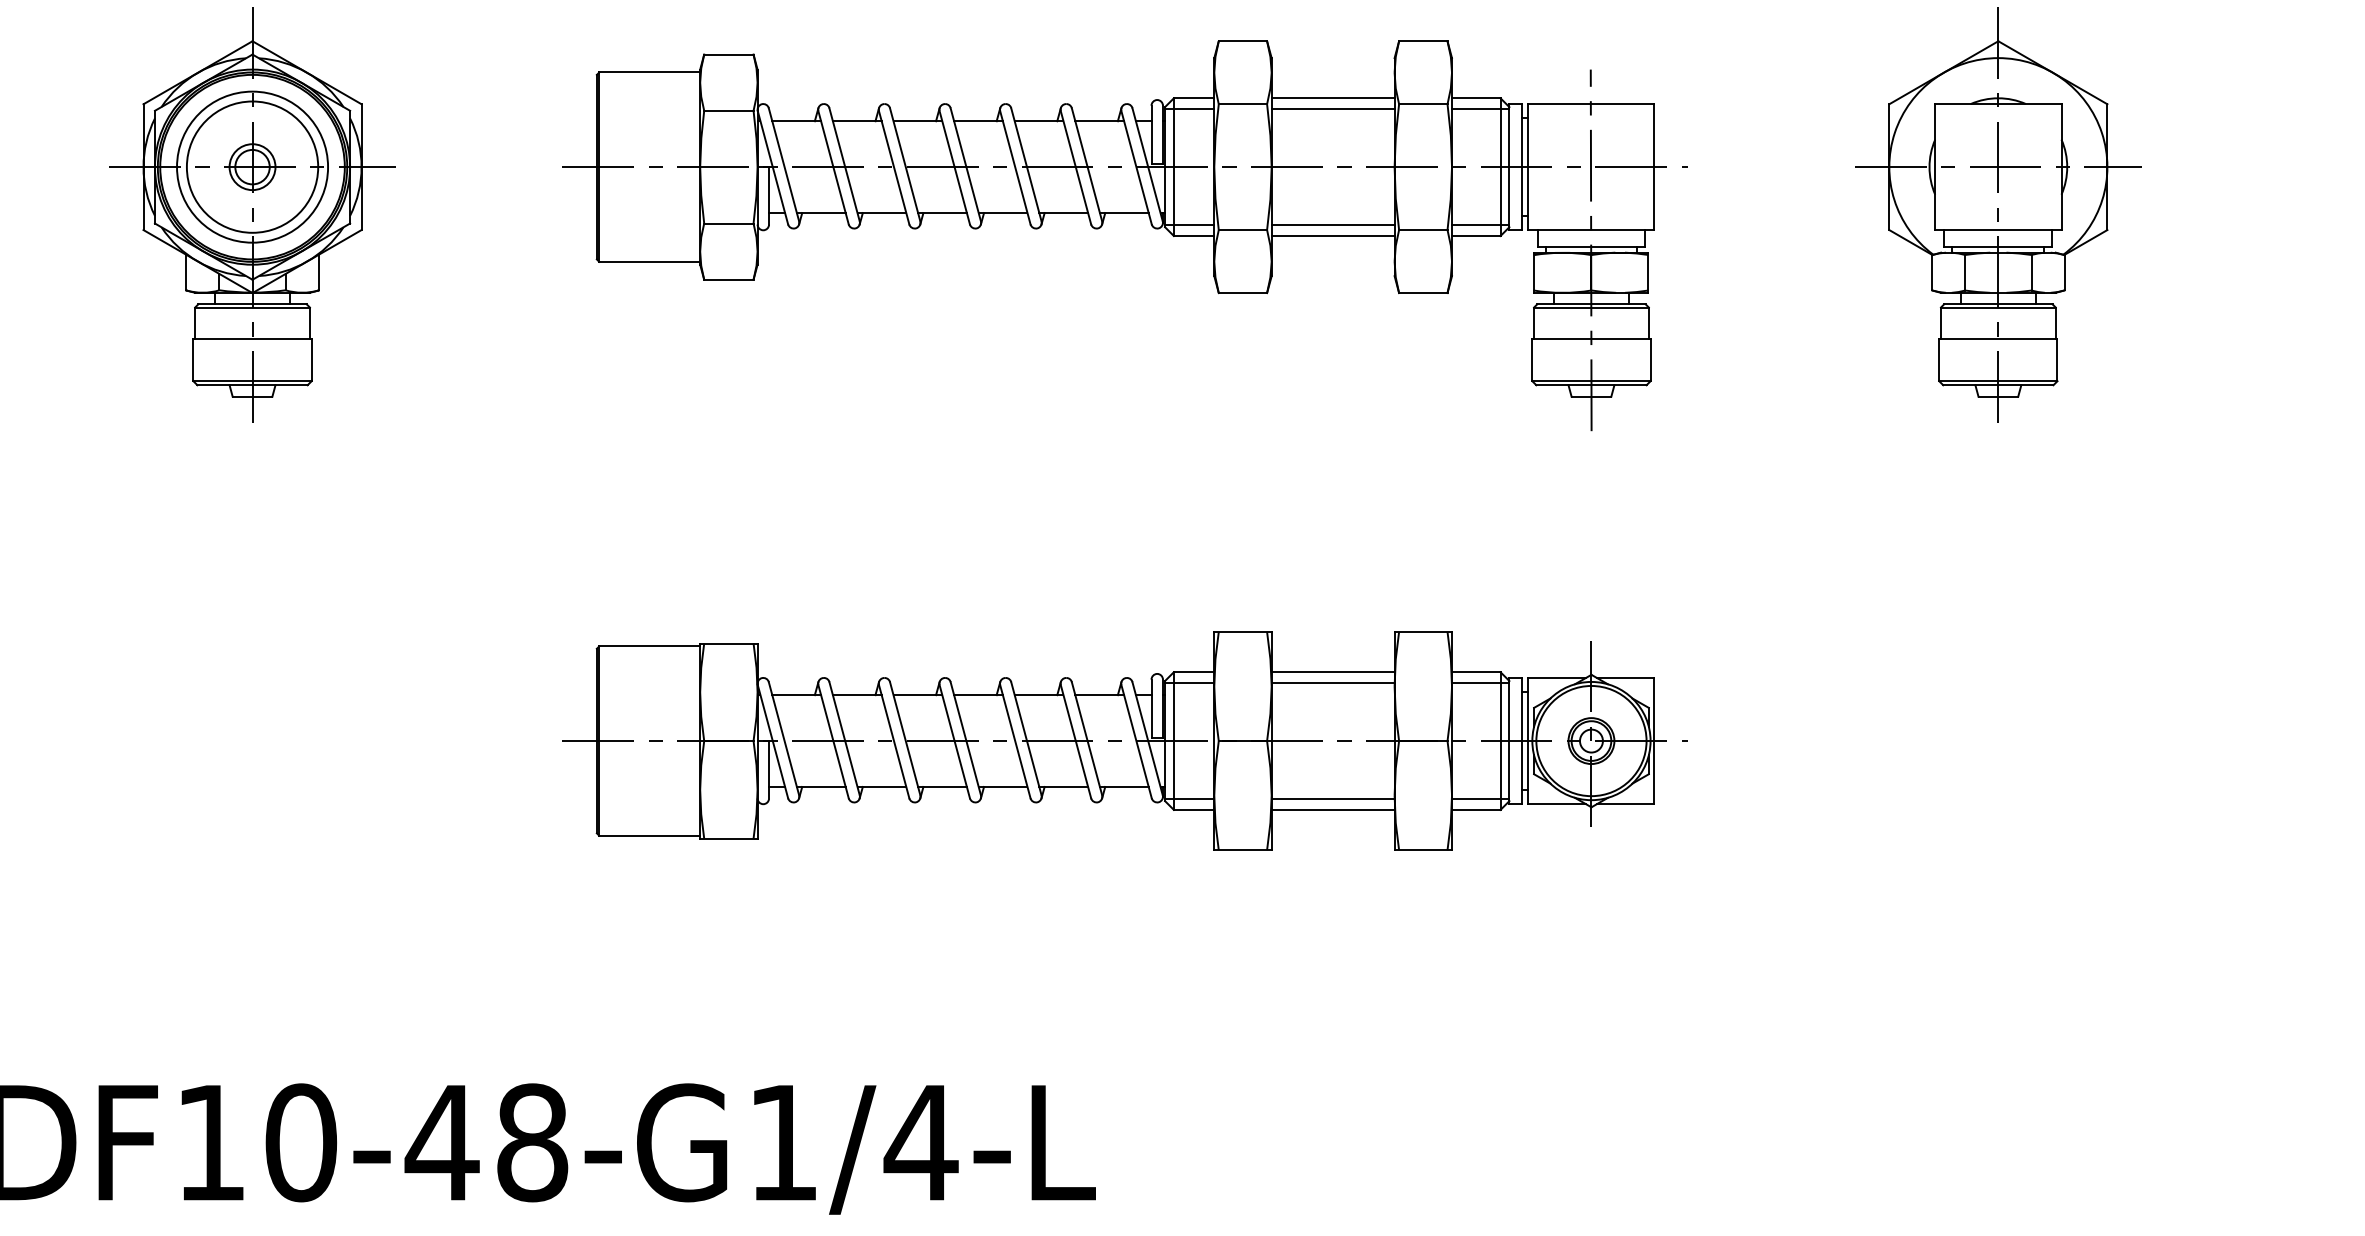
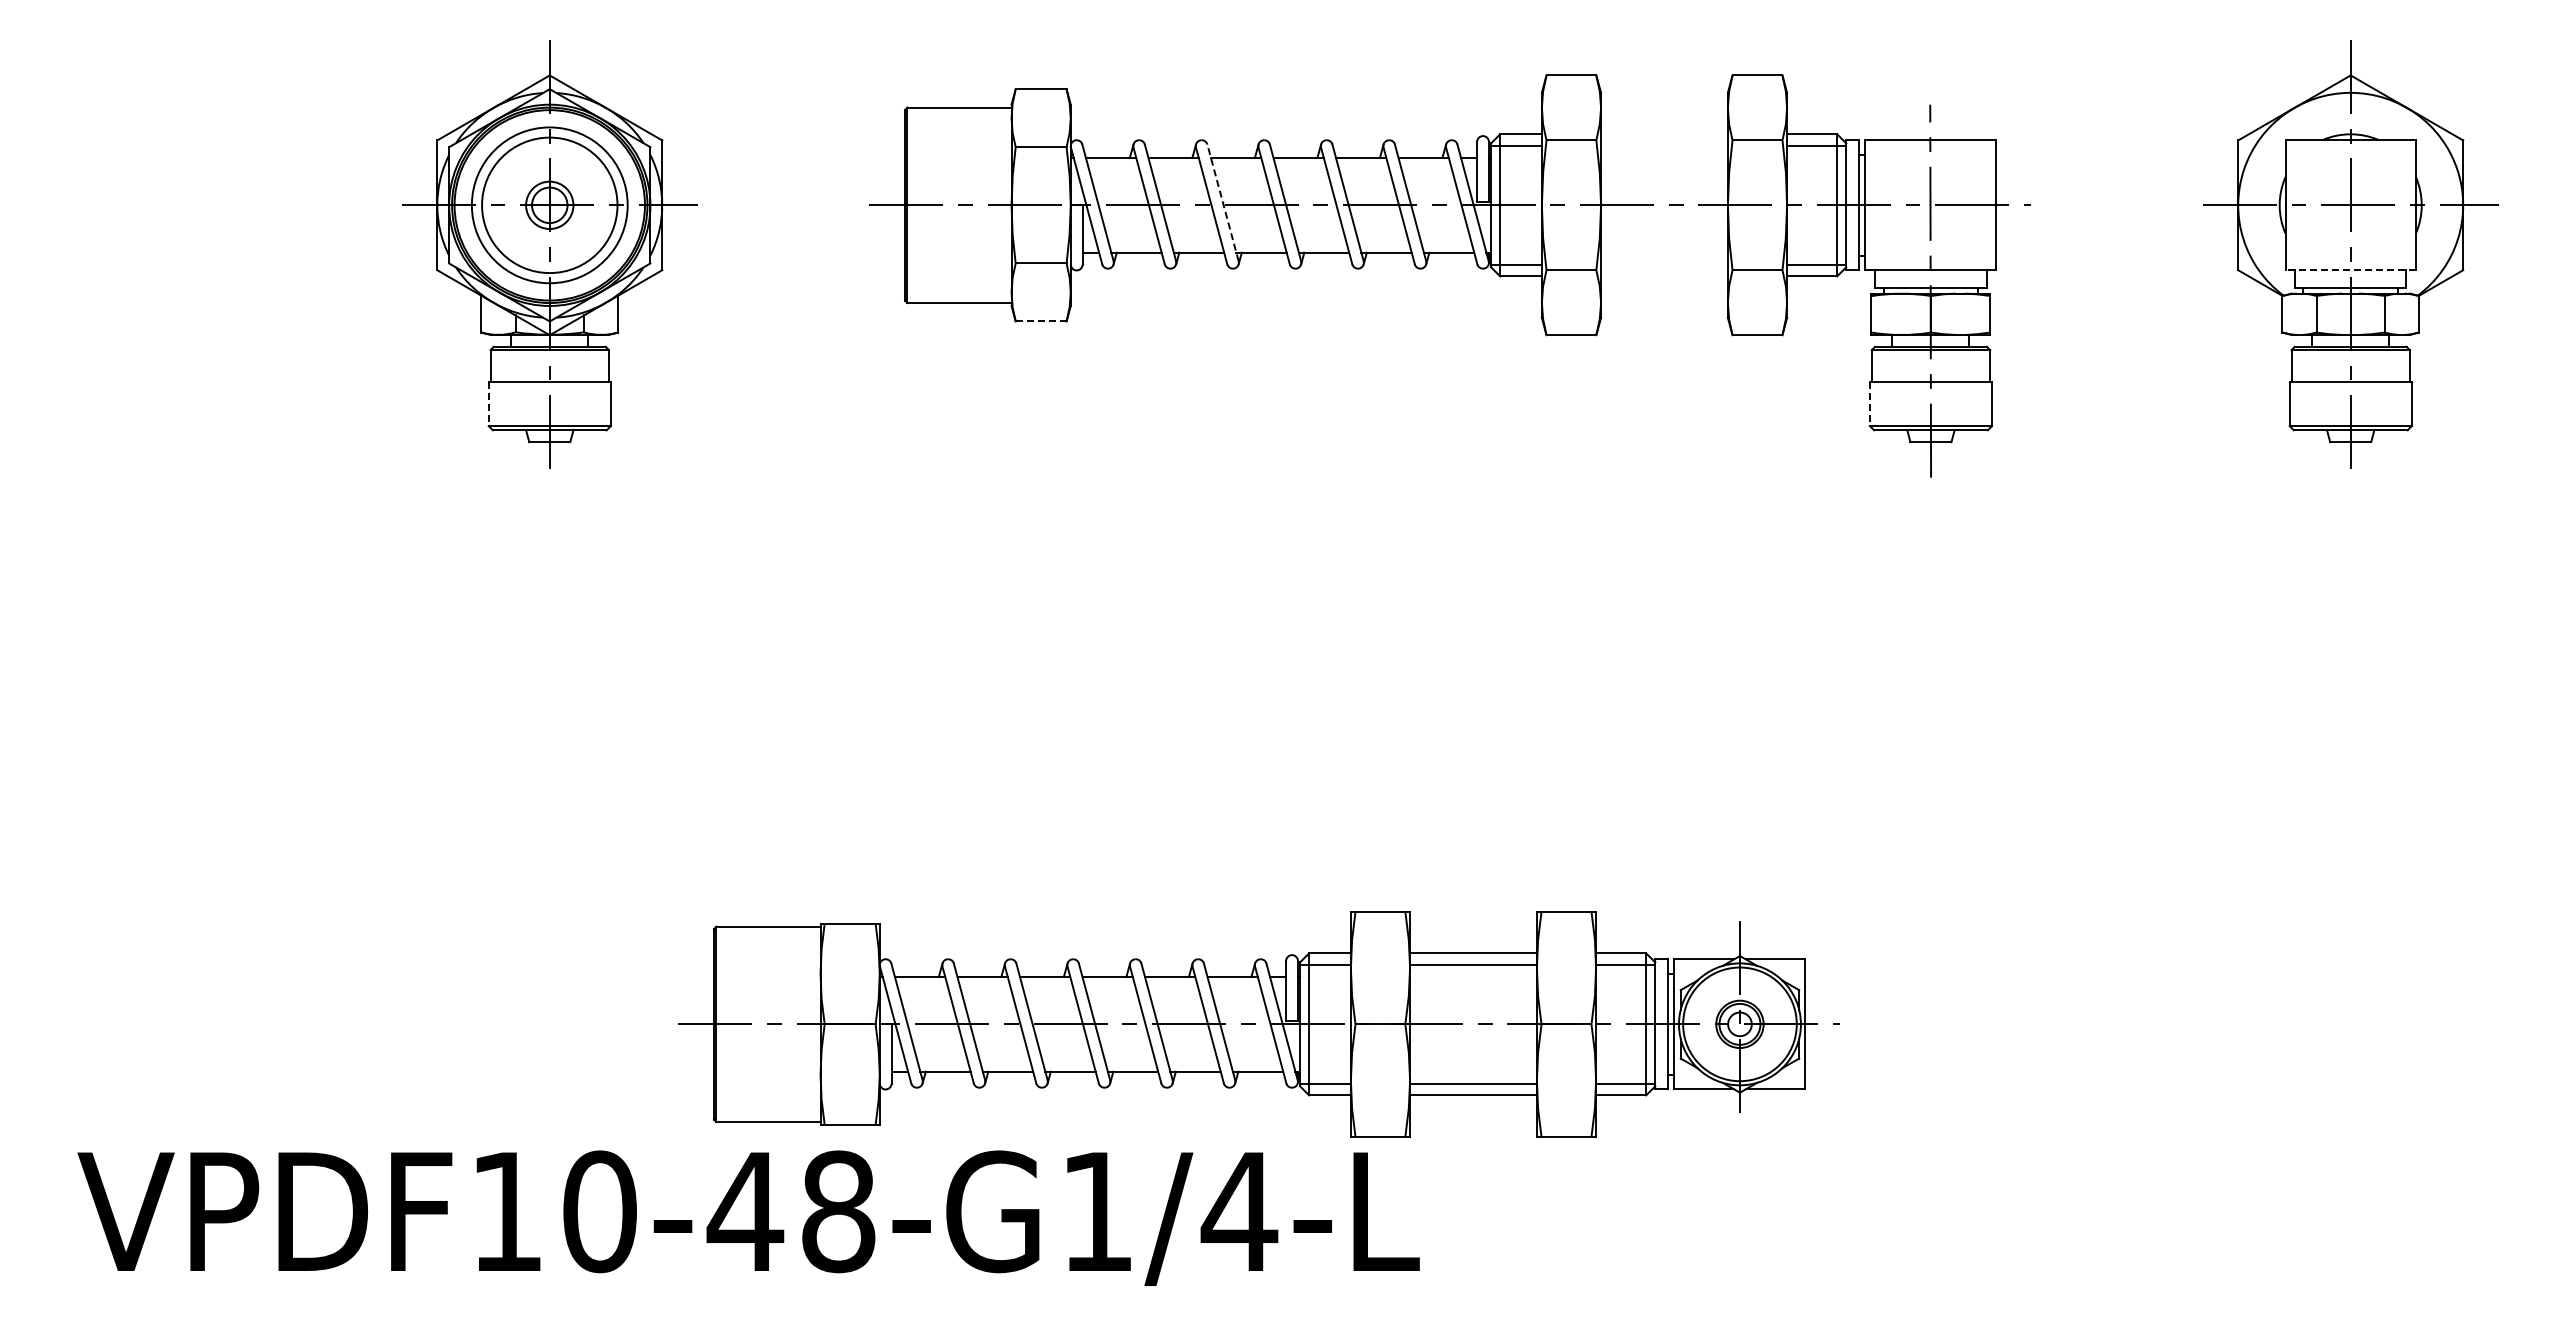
line: (1333, 98) -> (1664, 134), removed
line: (1333, 109) -> (1664, 145), removed
line: (904, 164) -> (1222, 202), solid -> dashed
line: (1333, 225) -> (1664, 265), removed
line: (1998, 230) -> (2350, 270), solid -> dashed
line: (1333, 236) -> (1664, 276), removed
line: (728, 279) -> (1040, 321), solid -> dashed
line: (193, 360) -> (488, 404), solid -> dashed
line: (1531, 360) -> (1869, 404), solid -> dashed
part: (1124, 741) -> (1258, 1024), moved

